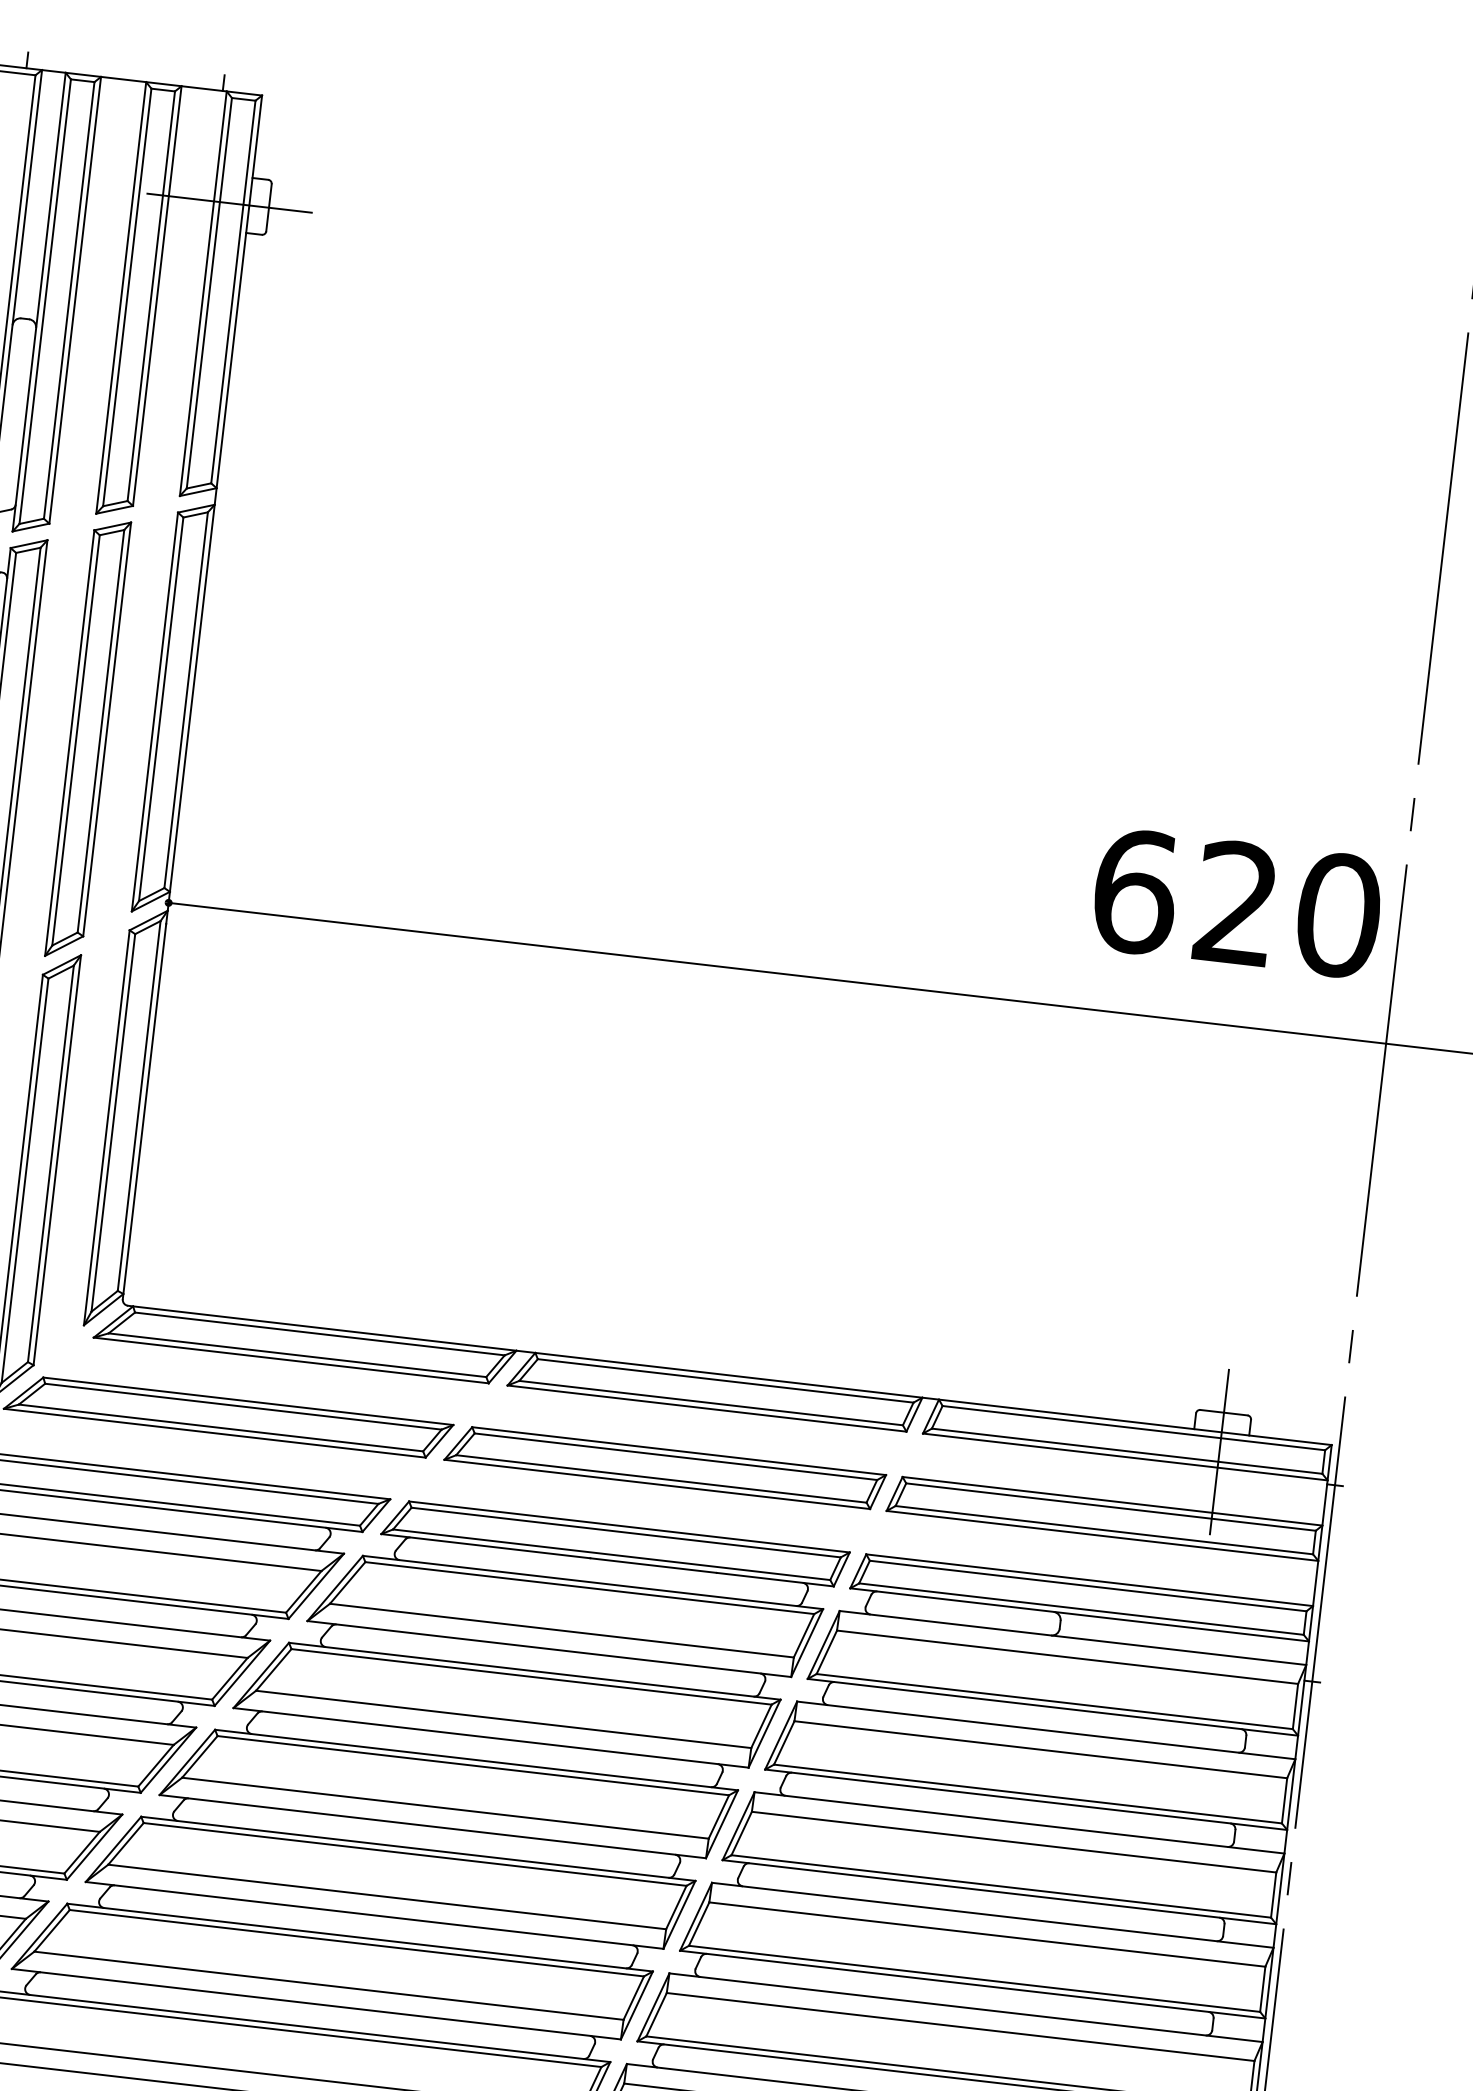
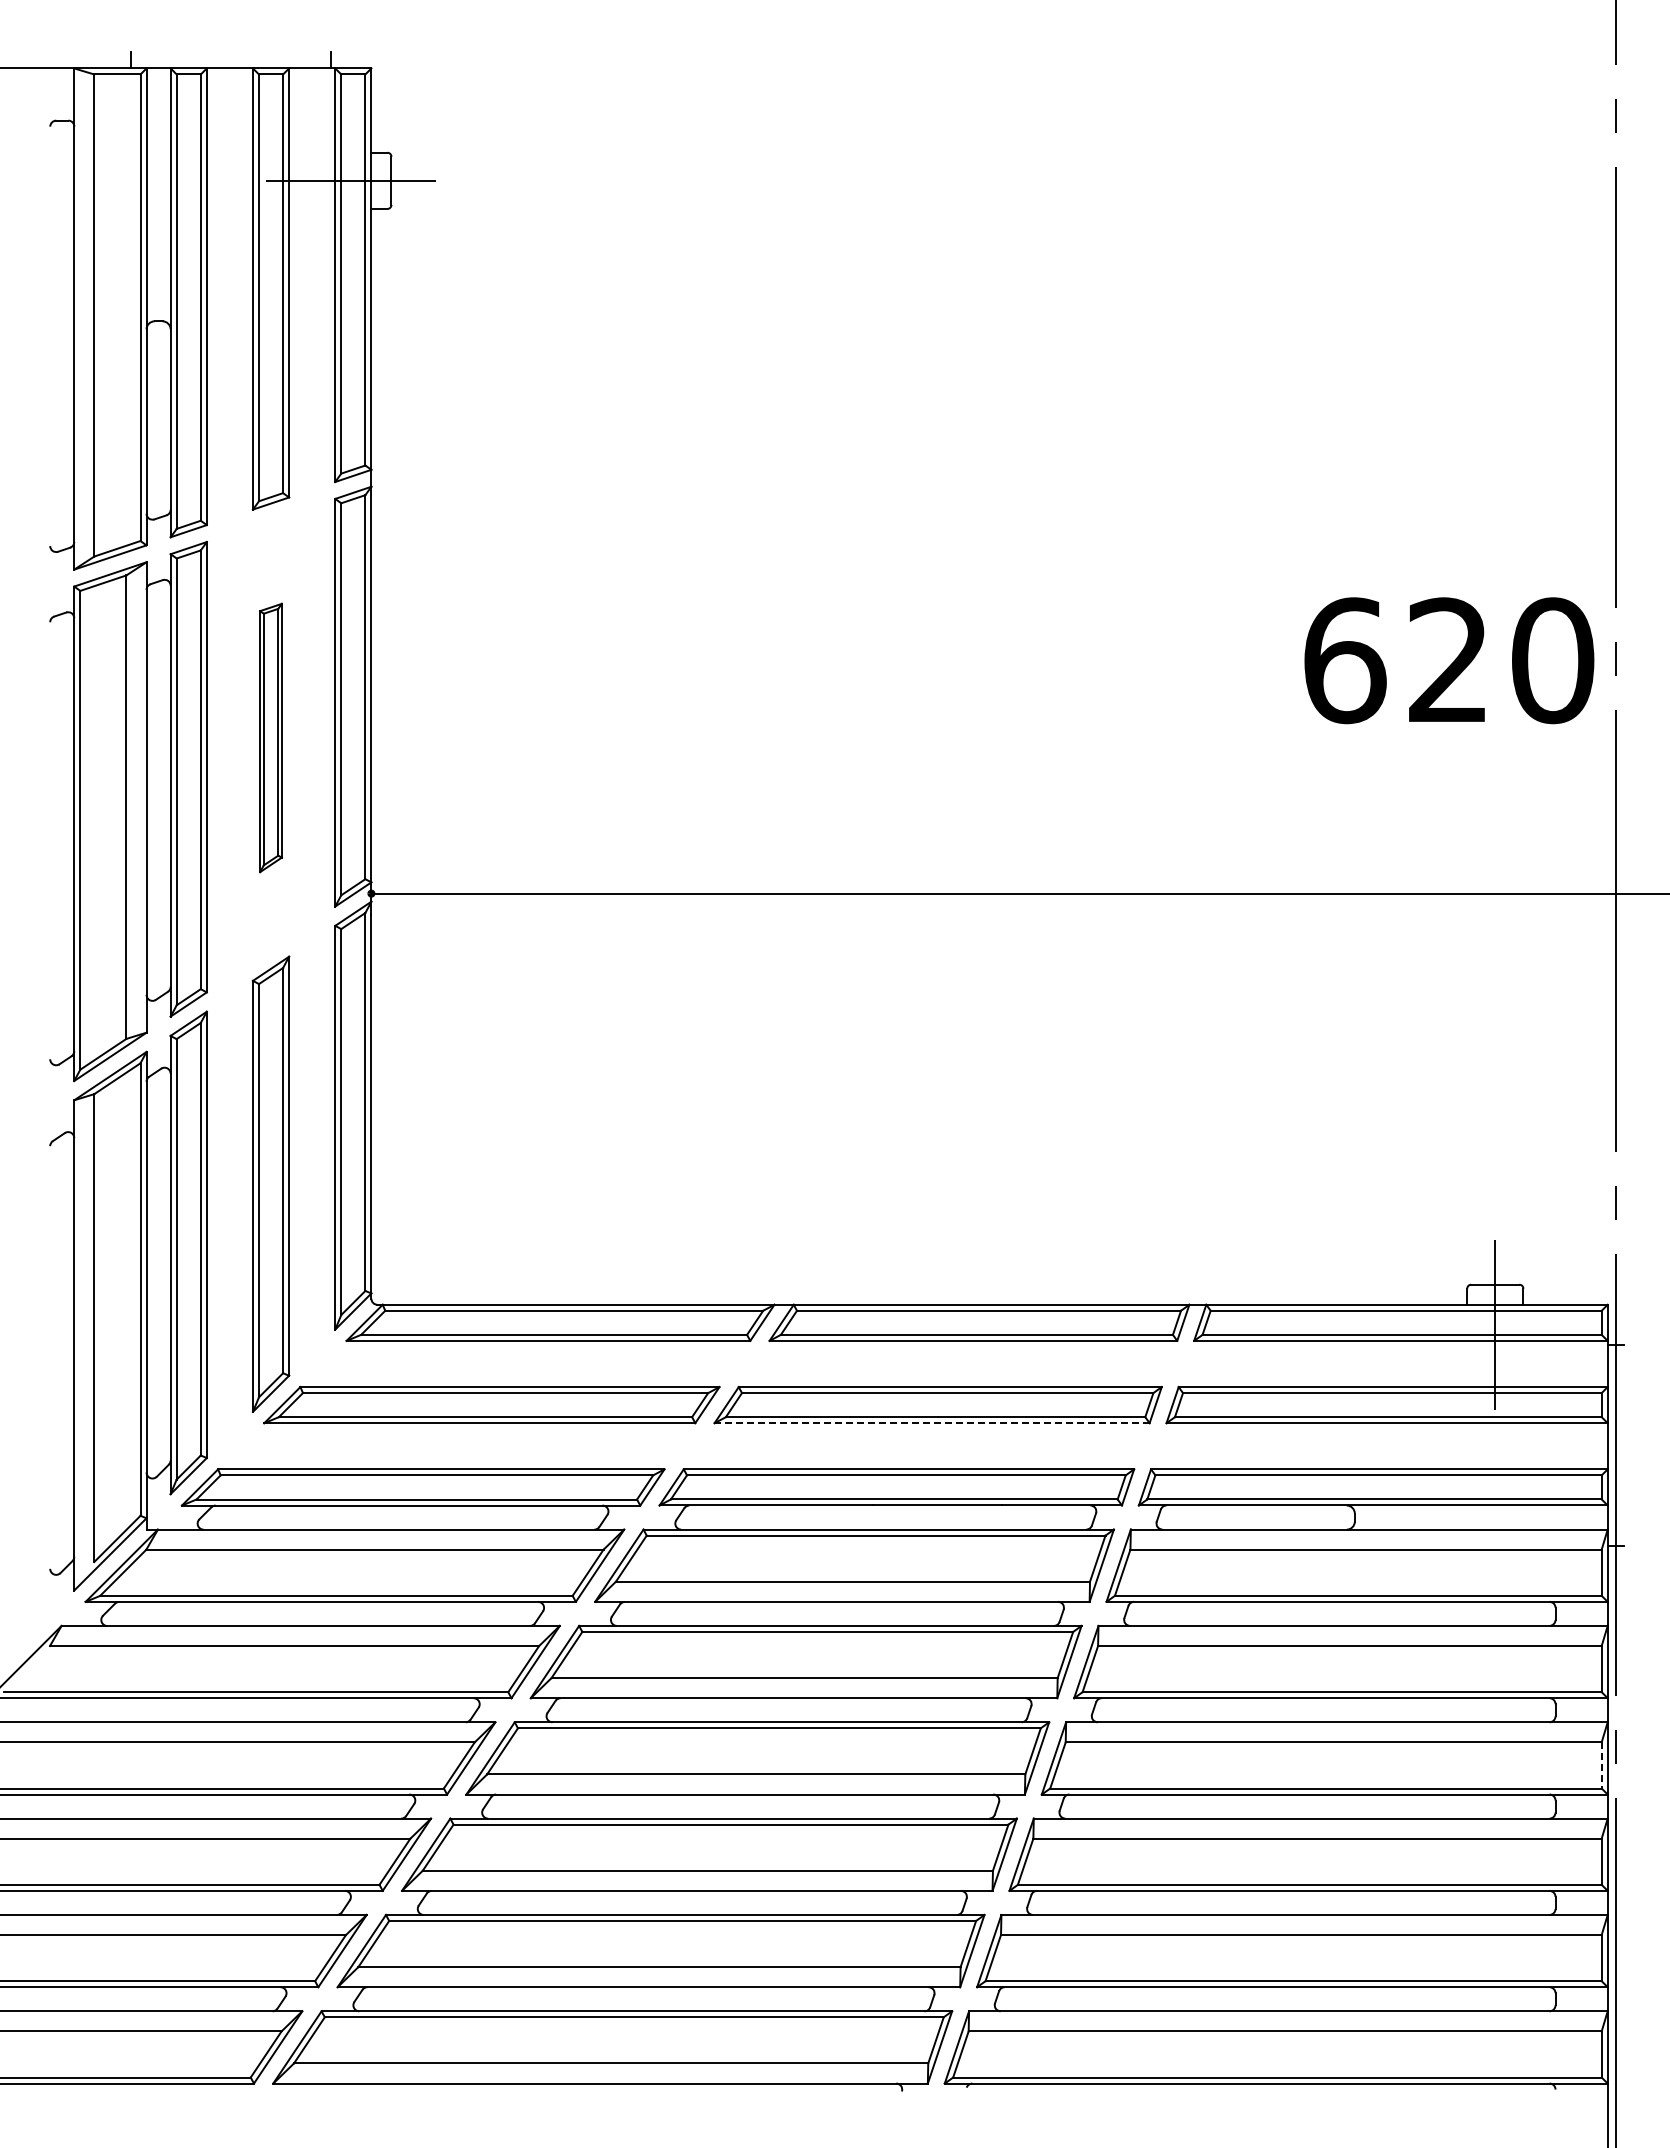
part: (87, 738) -> (270, 737), size x0.6
text: (1237, 903) -> (1449, 660), moved
line: (657, 1484) -> (932, 1423), solid -> dashed
line: (1273, 1895) -> (1601, 1765), solid -> dashed

